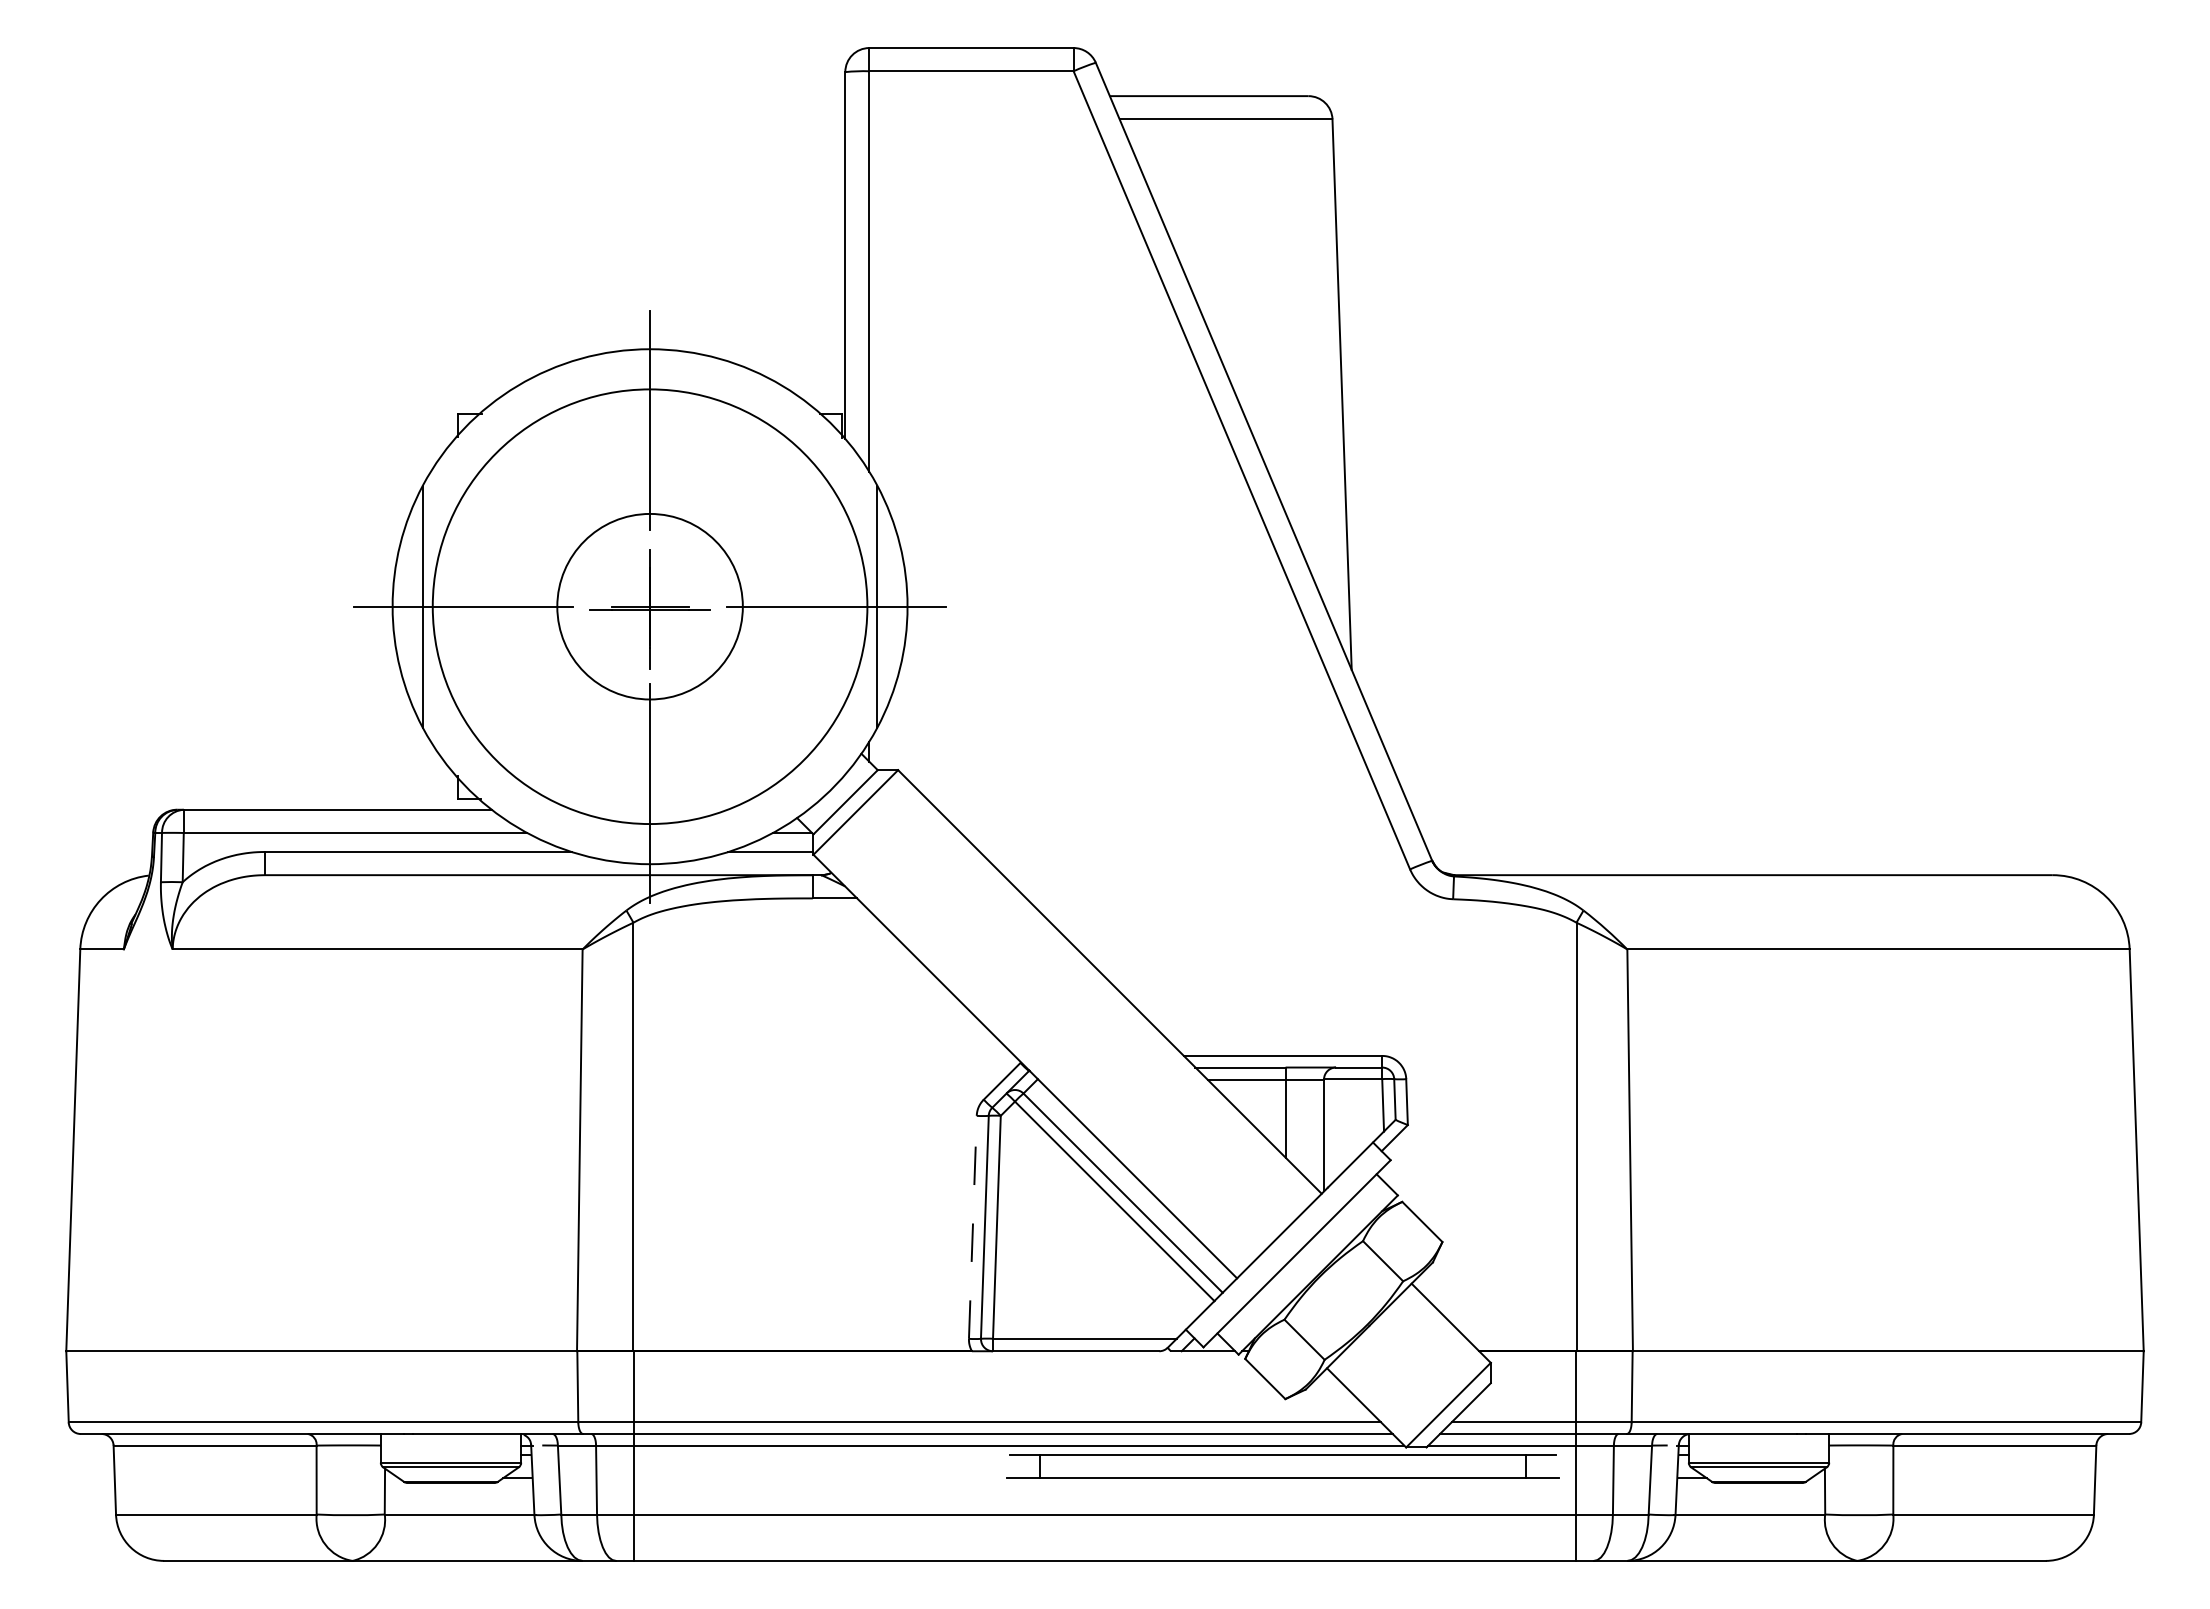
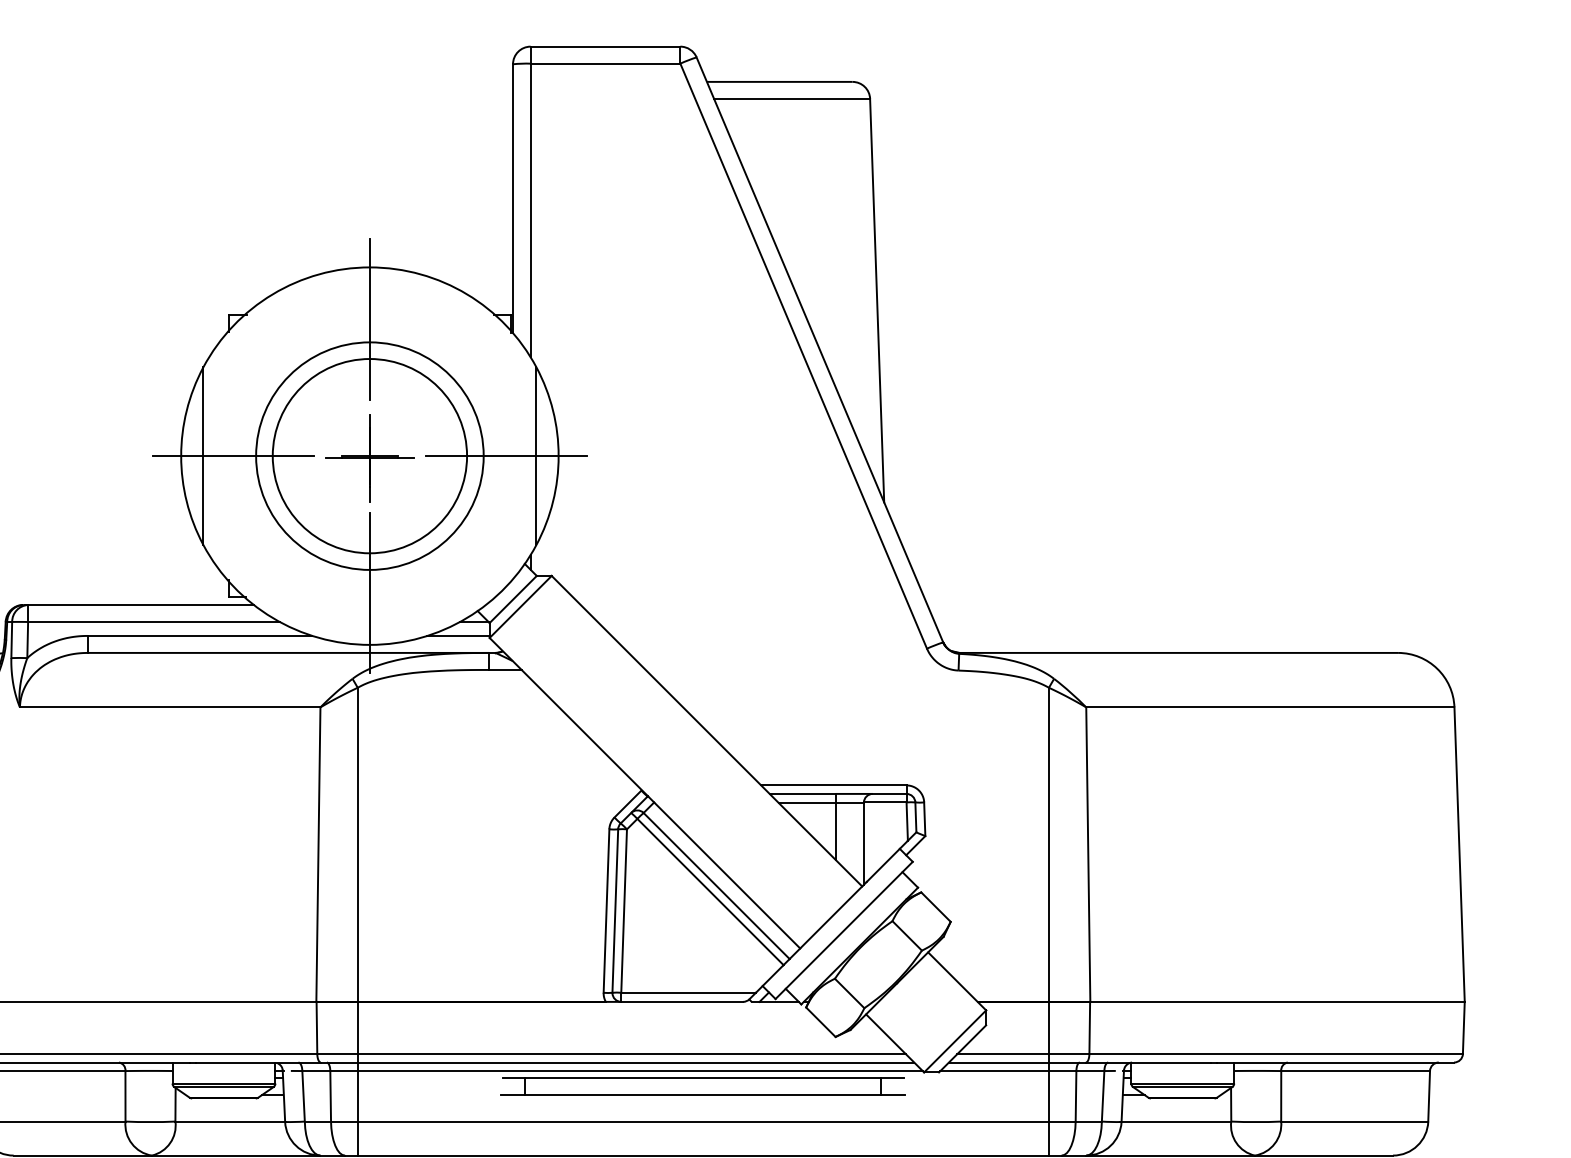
circle: (649, 606) -> (369, 455), size x0.71
circle: (649, 606) -> (369, 455), size x1.43
line: (972, 1227) -> (606, 911), dashed -> solid
part: (1282, 1466) -> (703, 1086), moved

